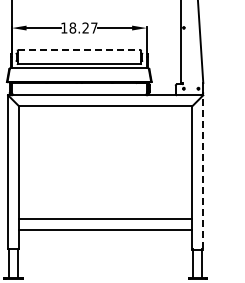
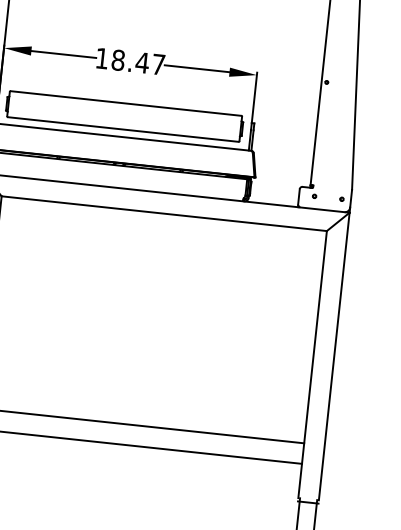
text: (85, 27) -> (142, 61), 18.27 -> 18.47
line: (79, 50) -> (126, 103), dashed -> solid
line: (203, 171) -> (334, 355), dashed -> solid

